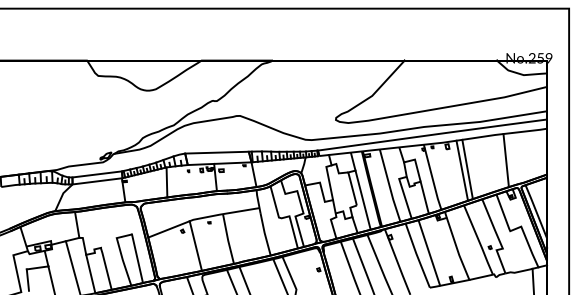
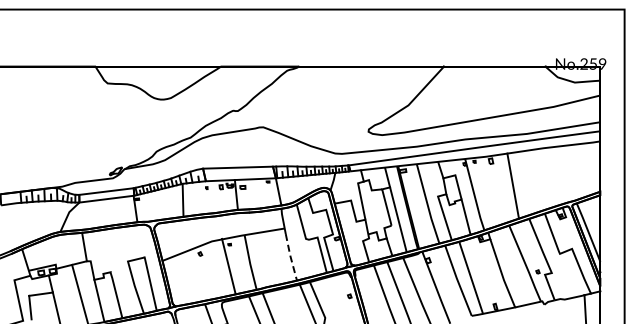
line: (506, 160) -> (555, 176), removed
line: (461, 170) -> (506, 187), removed
line: (264, 233) -> (290, 256), solid -> dashed
line: (195, 245) -> (228, 265), moved

